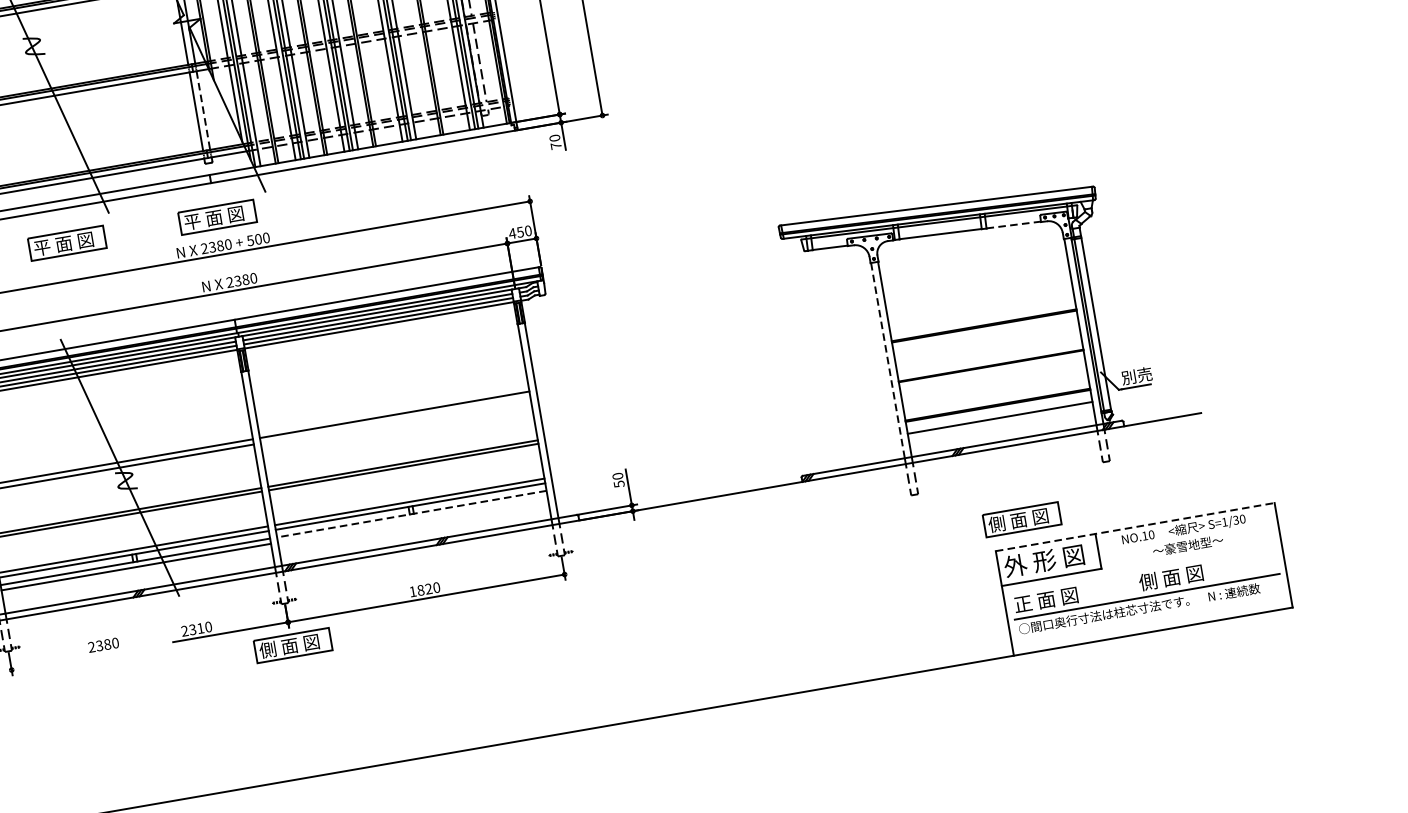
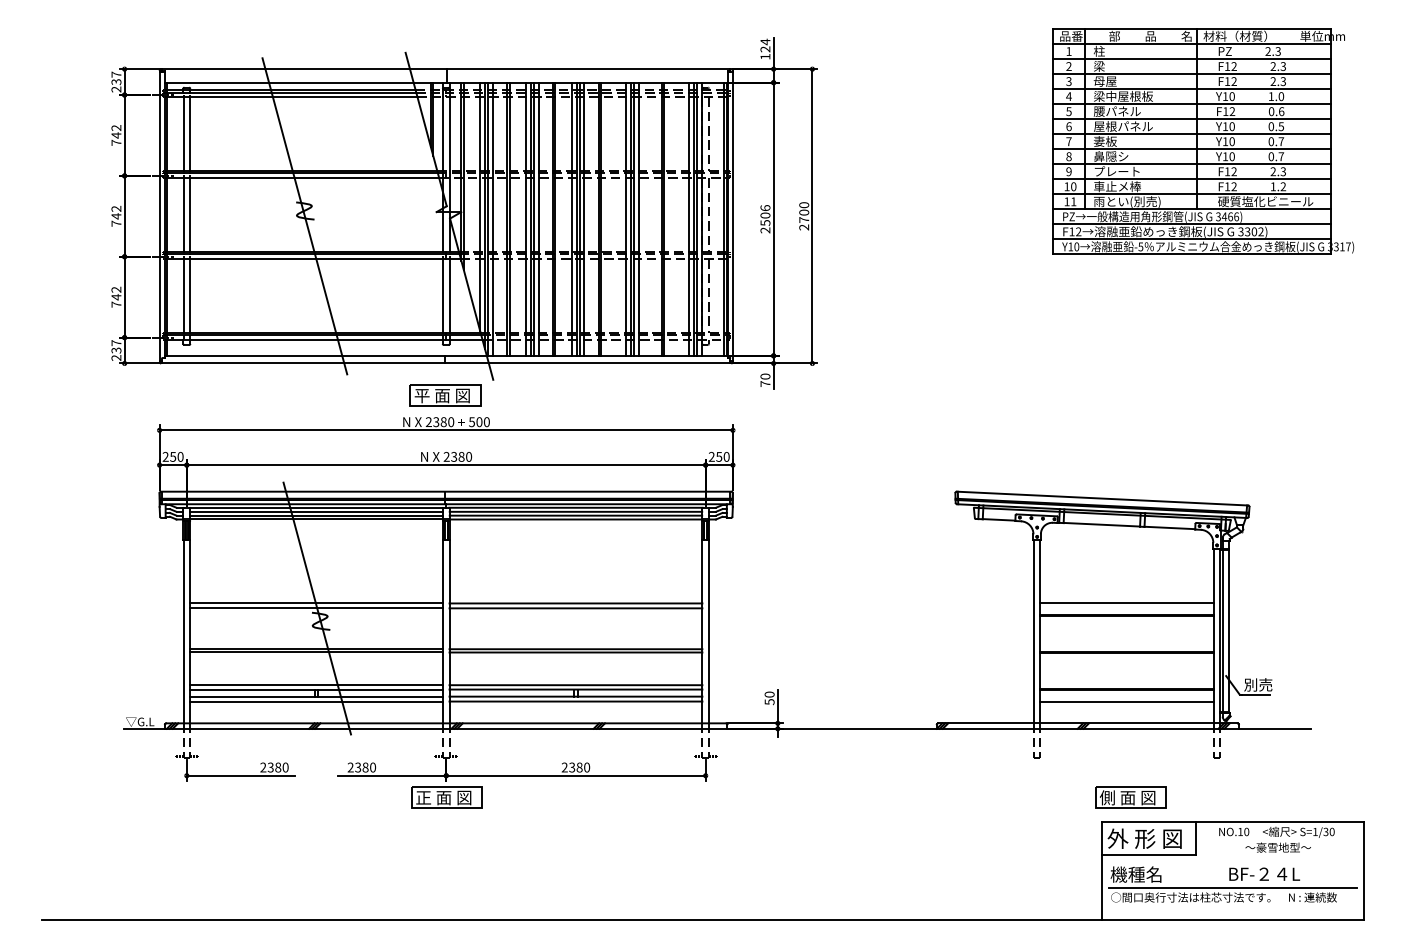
line: (203, 110) -> (449, 296), dashed -> solid
line: (1014, 224) -> (1170, 527), dashed -> solid
text: (512, 233) -> (711, 456), 450 -> 250
part: (67, 243) -> (304, 395), removed
line: (981, 313) -> (1126, 603), added
line: (887, 360) -> (1033, 631), dashed -> solid
line: (395, 420) -> (575, 608), added
line: (411, 514) -> (575, 696), dashed -> solid
line: (412, 519) -> (575, 701), added
line: (1135, 527) -> (1233, 822), dashed -> solid
text: (1178, 576) -> (1264, 874), 側 面 図 -> BF-２４L
text: (420, 590) -> (571, 767), 1820 -> 2380
text: (1045, 599) -> (1139, 874), 正 面 図 -> 機種名
text: (200, 628) -> (365, 767), 2310 -> 2380
text: (266, 649) -> (422, 797), 側 面 図 -> 正 面 図
line: (68, 659) -> (240, 775), added

